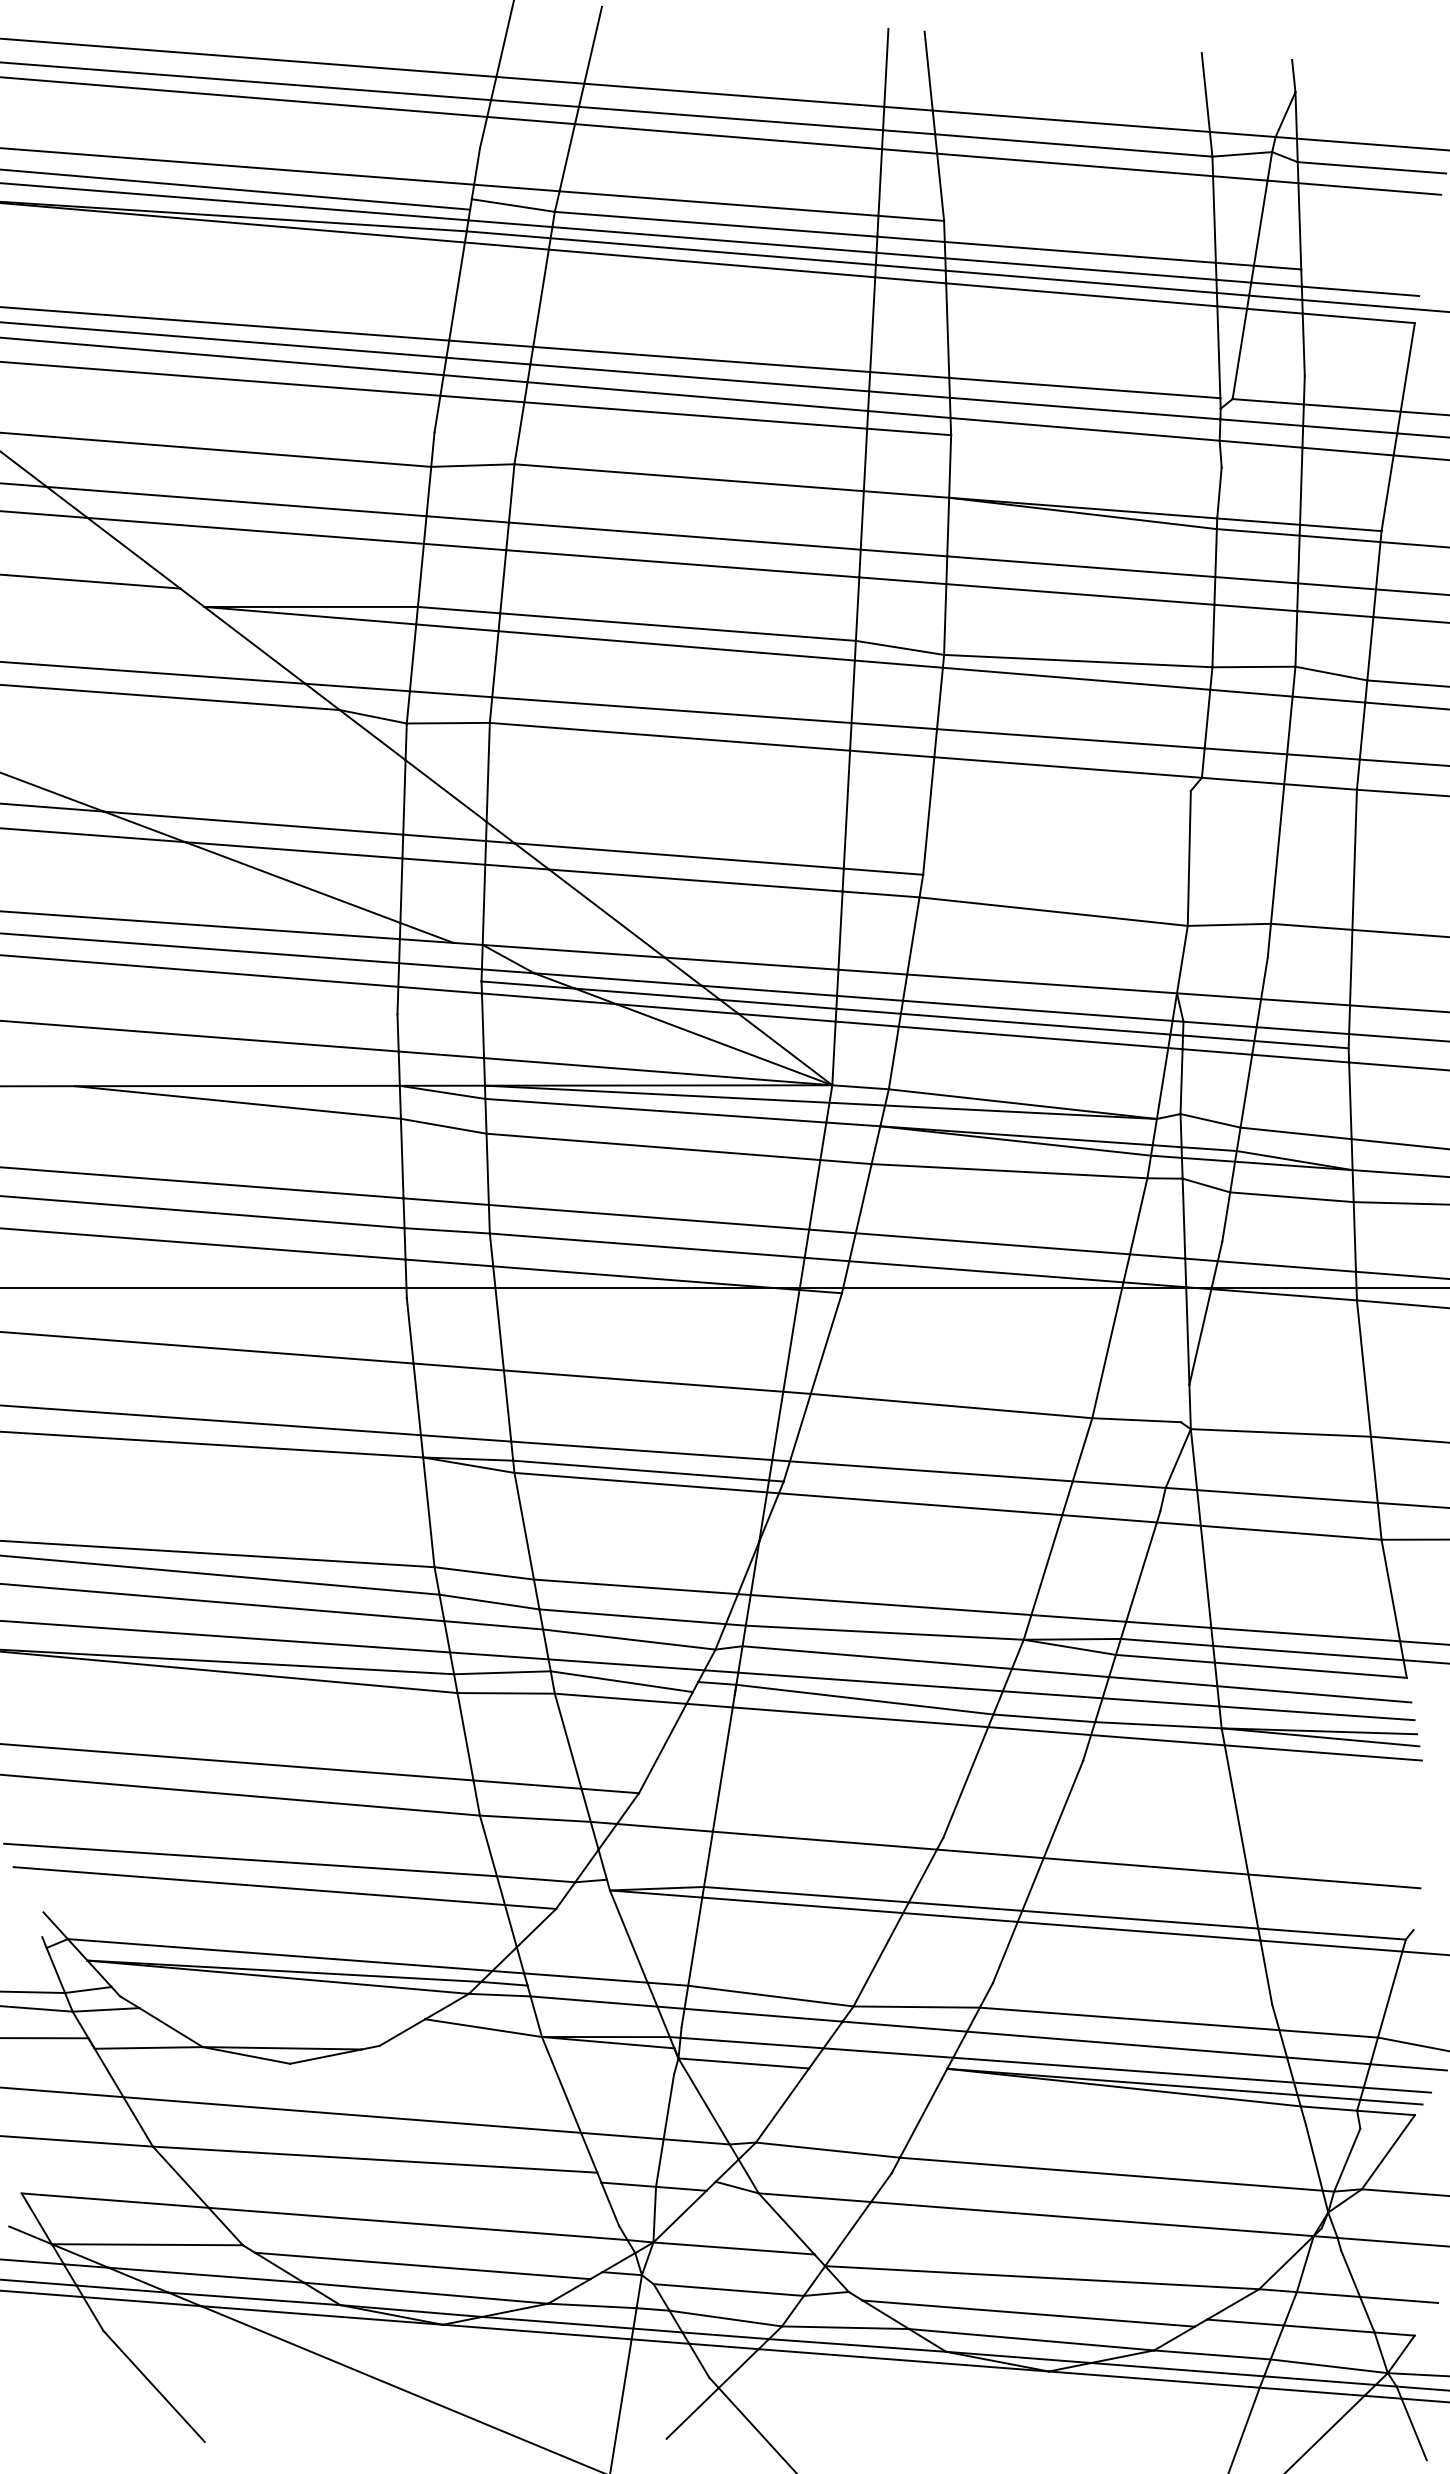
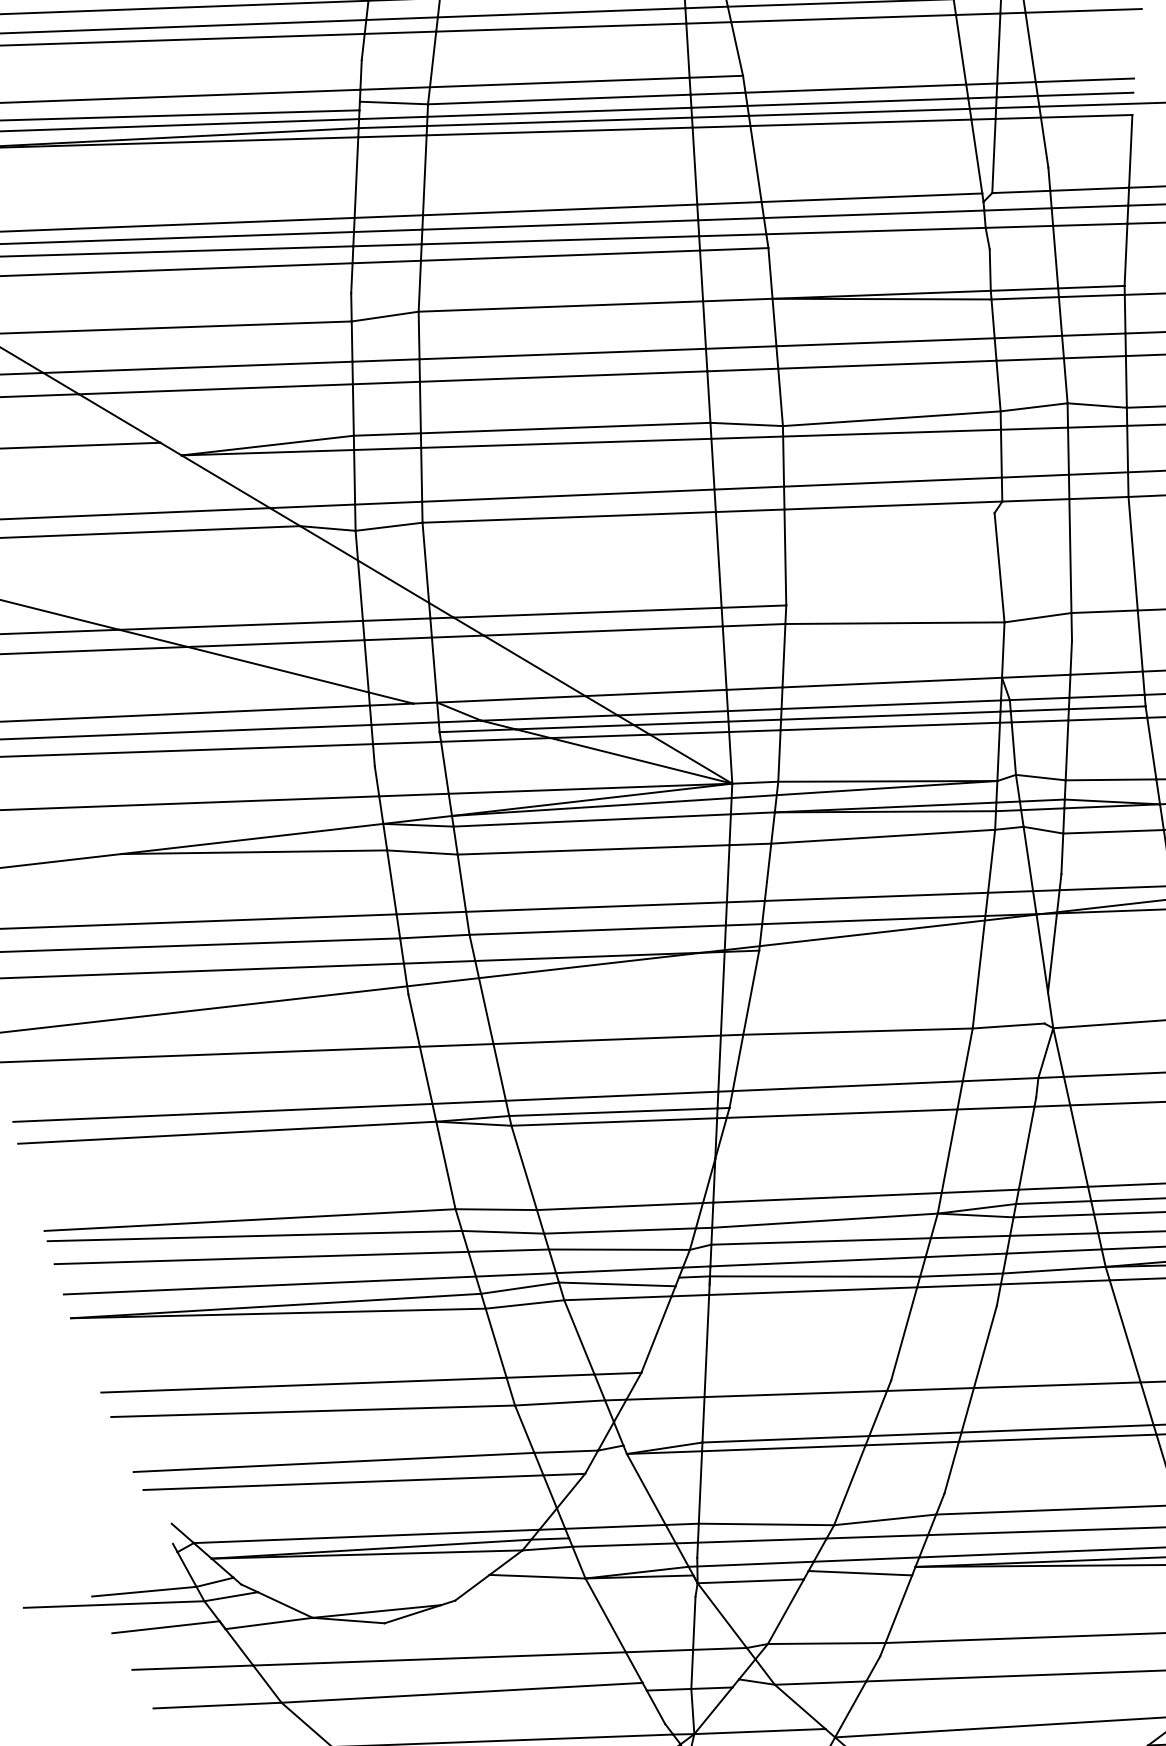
line: (1361, 273) -> (1084, 79), added
line: (878, 2068) -> (859, 1572), added

